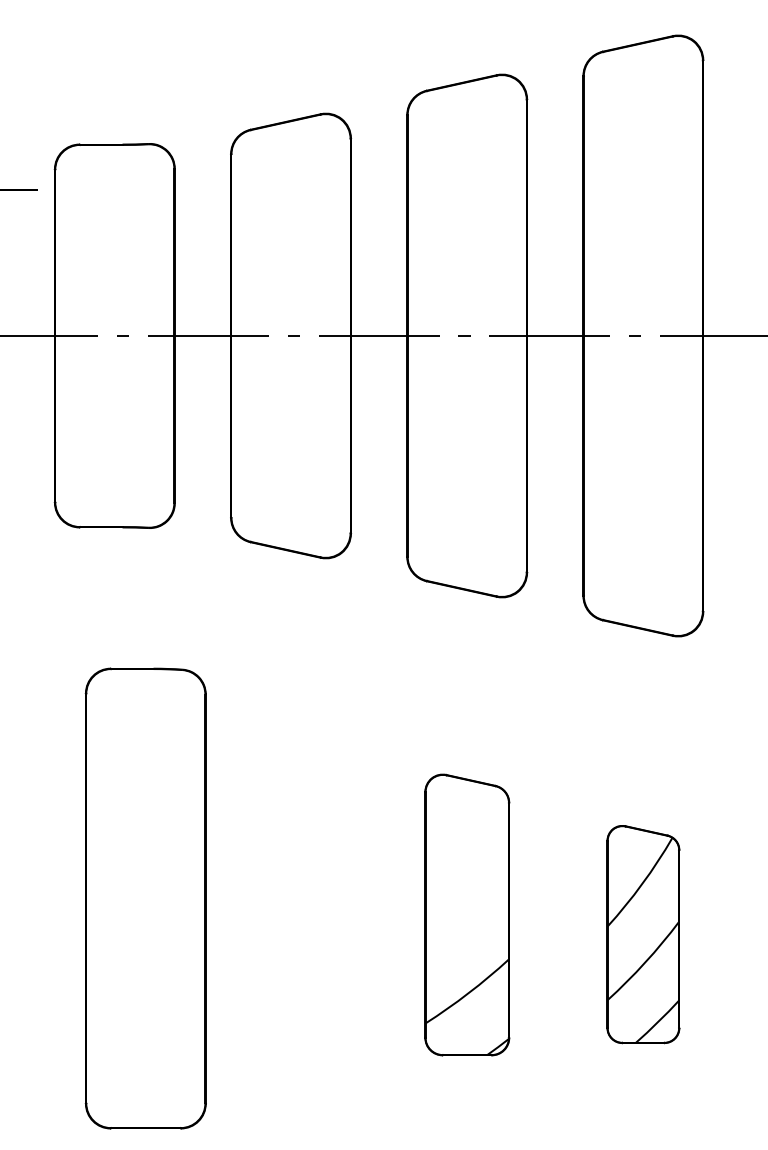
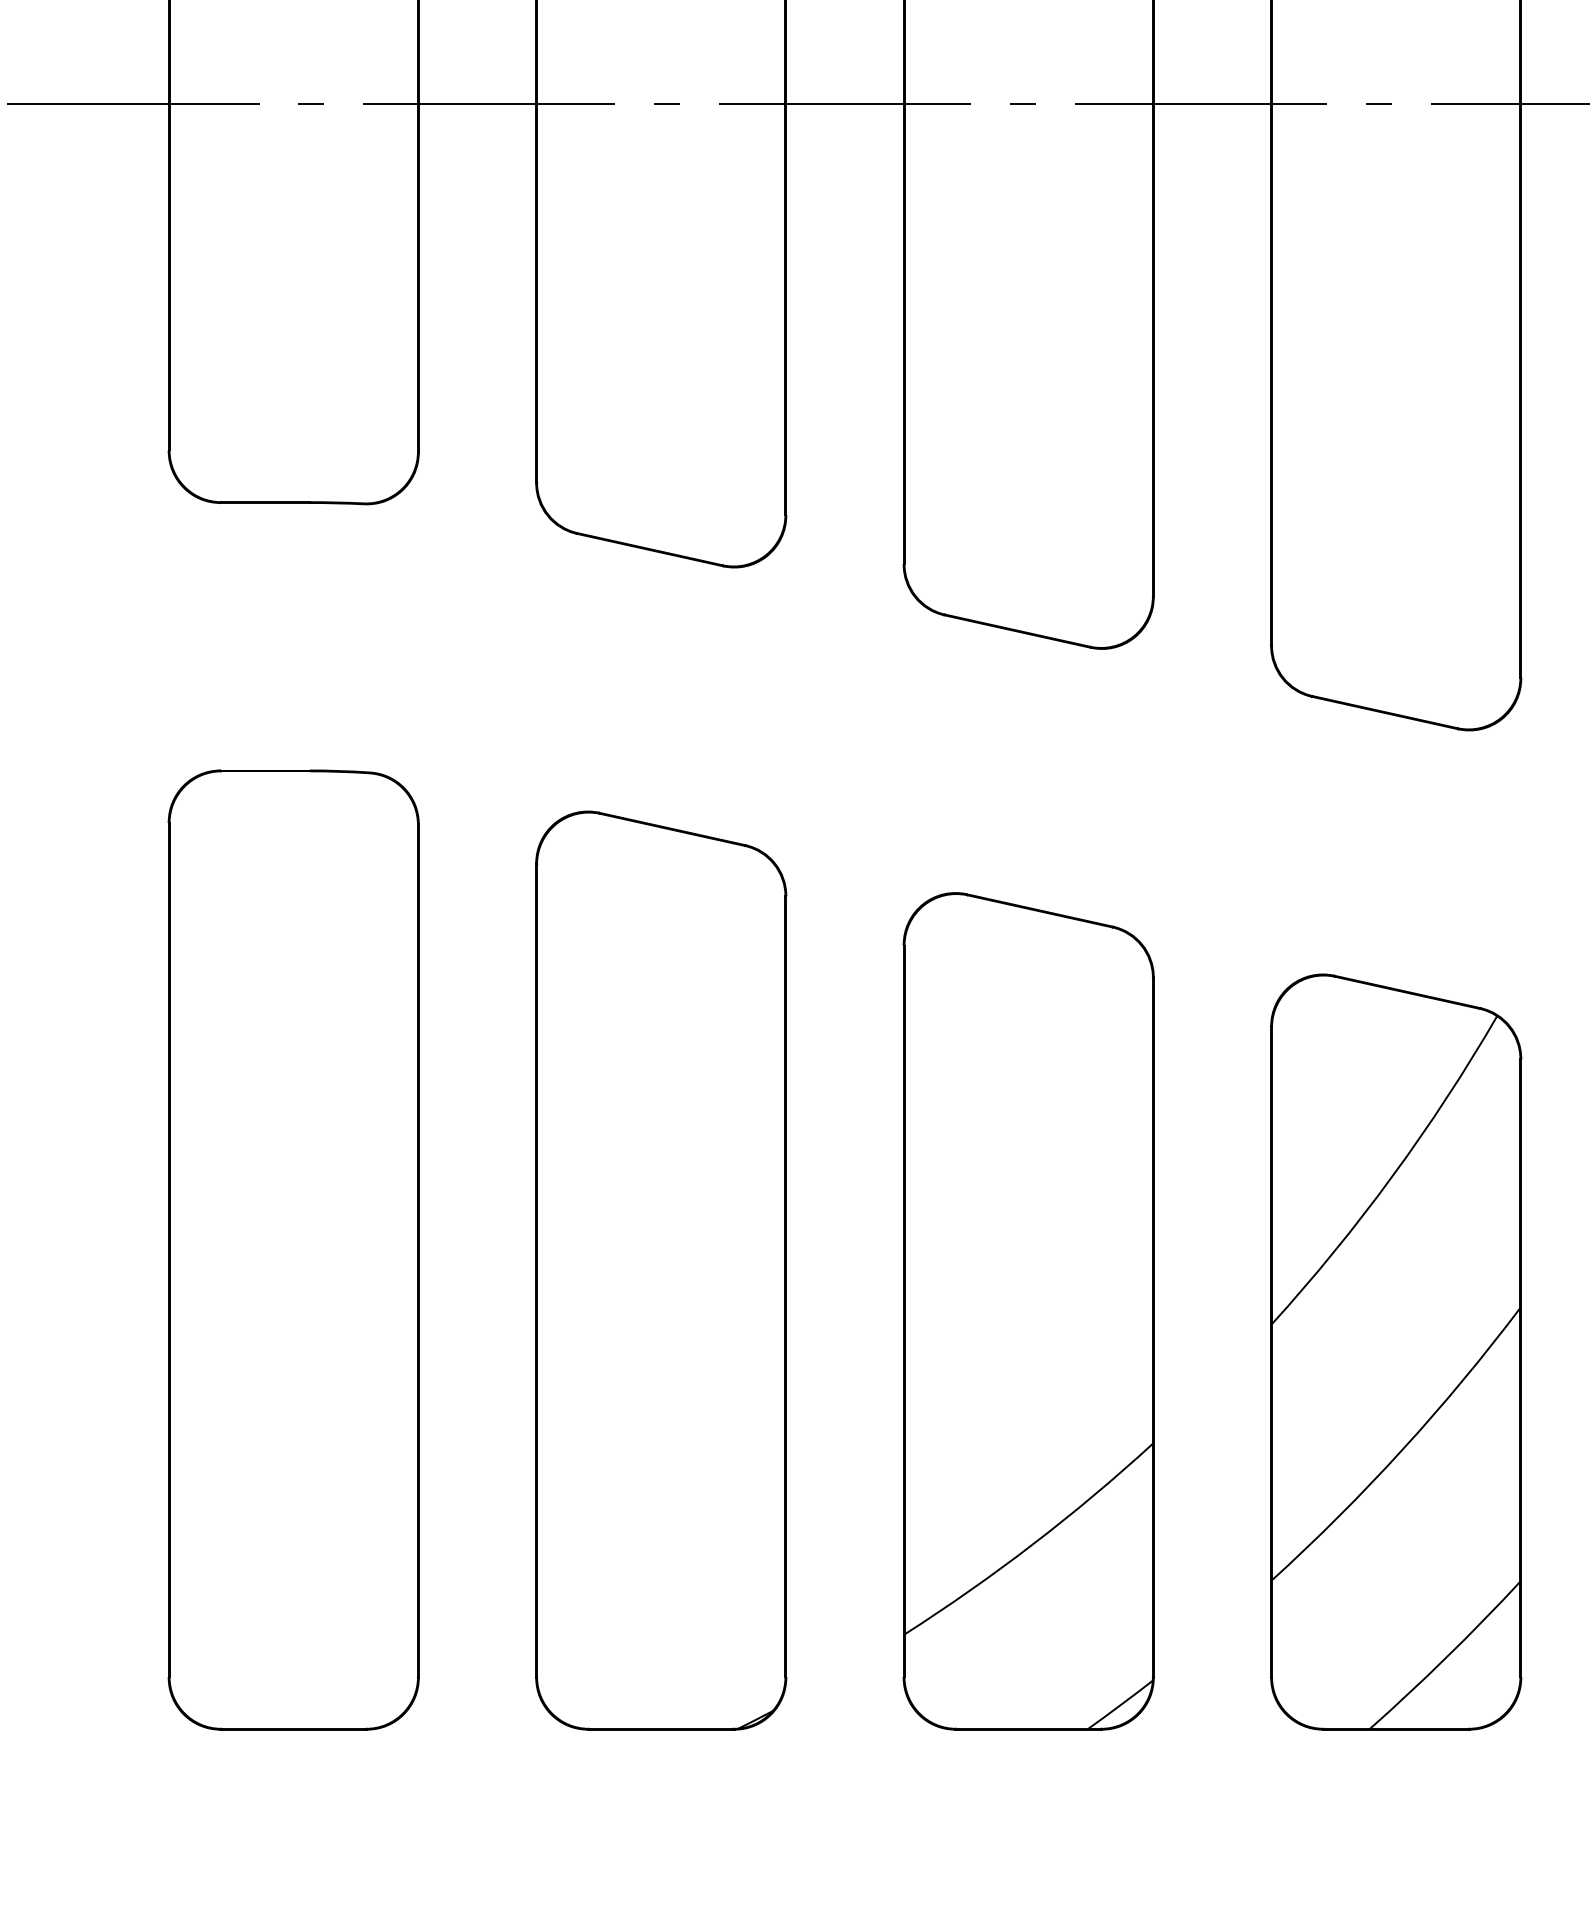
part: (290, 895) -> (660, 1270), added
part: (145, 898) -> (293, 1249), moved
part: (467, 914) -> (1029, 1310), size x1.43
part: (643, 934) -> (1396, 1352), size x1.67

